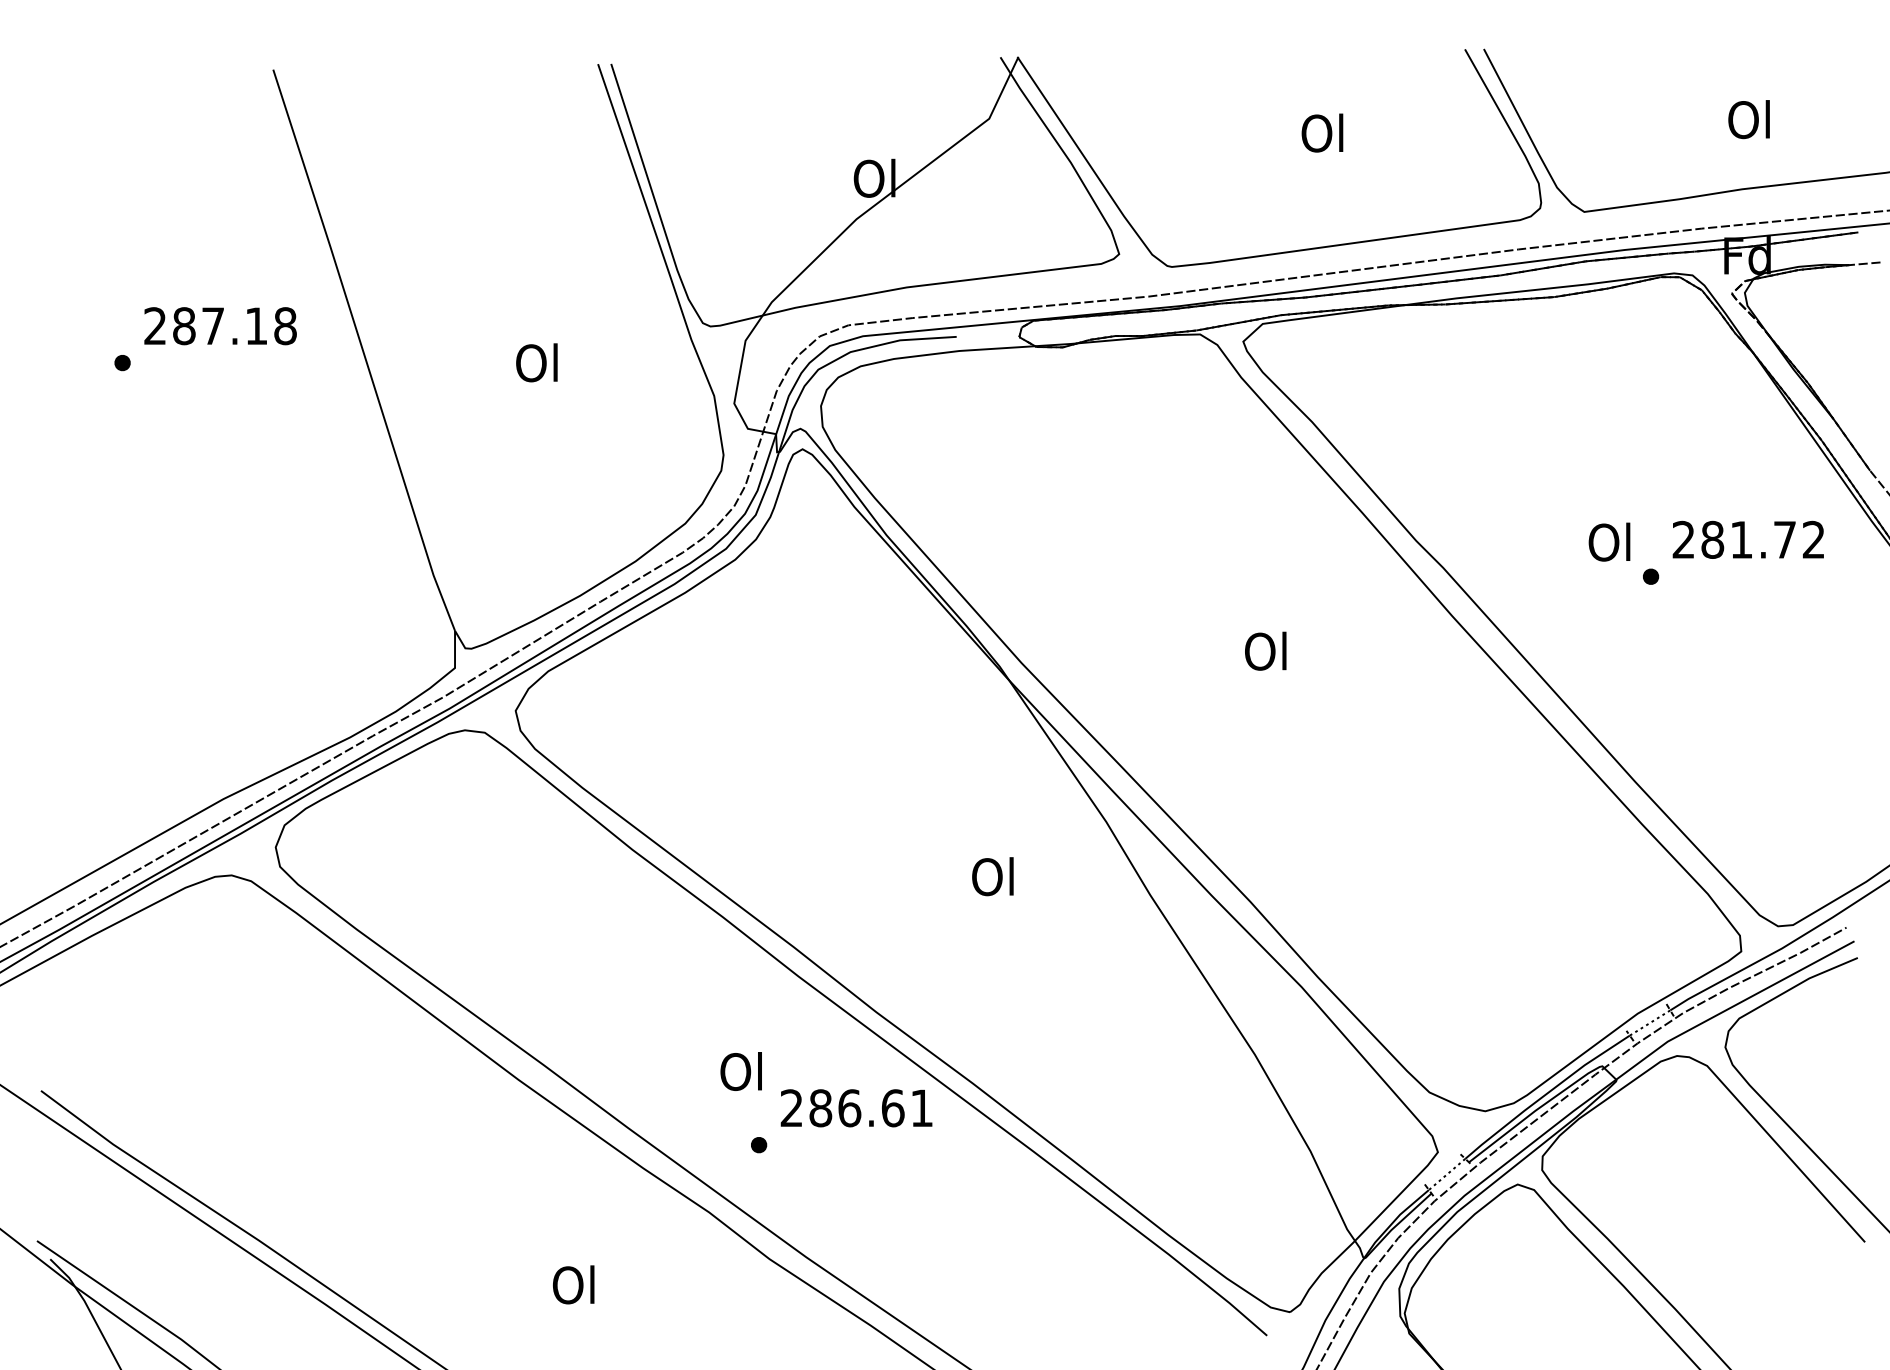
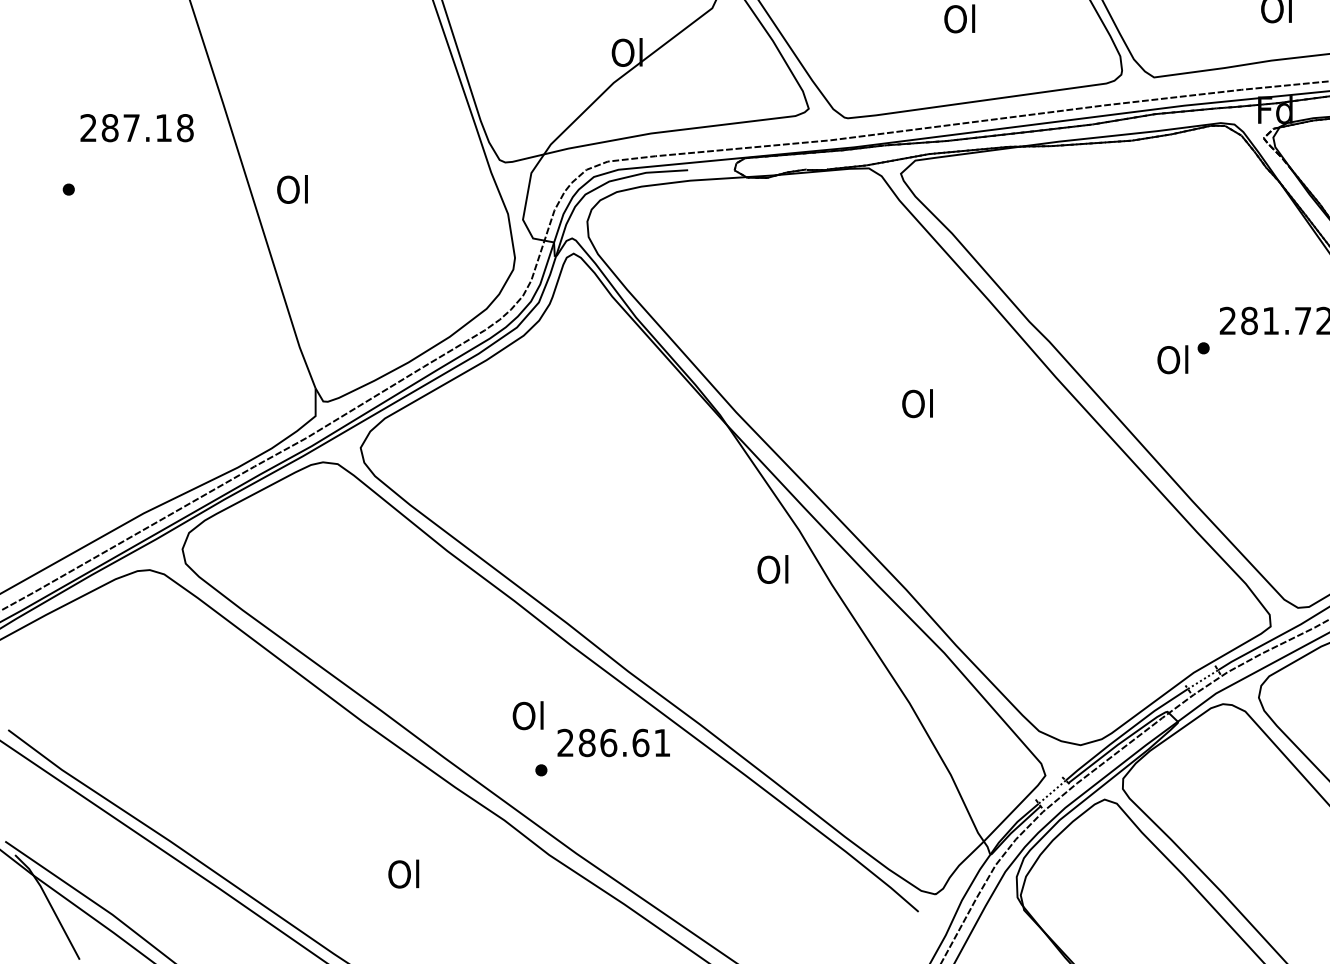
text: (220, 326) -> (137, 128), moved
text: (536, 362) -> (292, 189), moved
text: (1609, 541) -> (1172, 359), moved
text: (992, 876) -> (772, 569), moved

